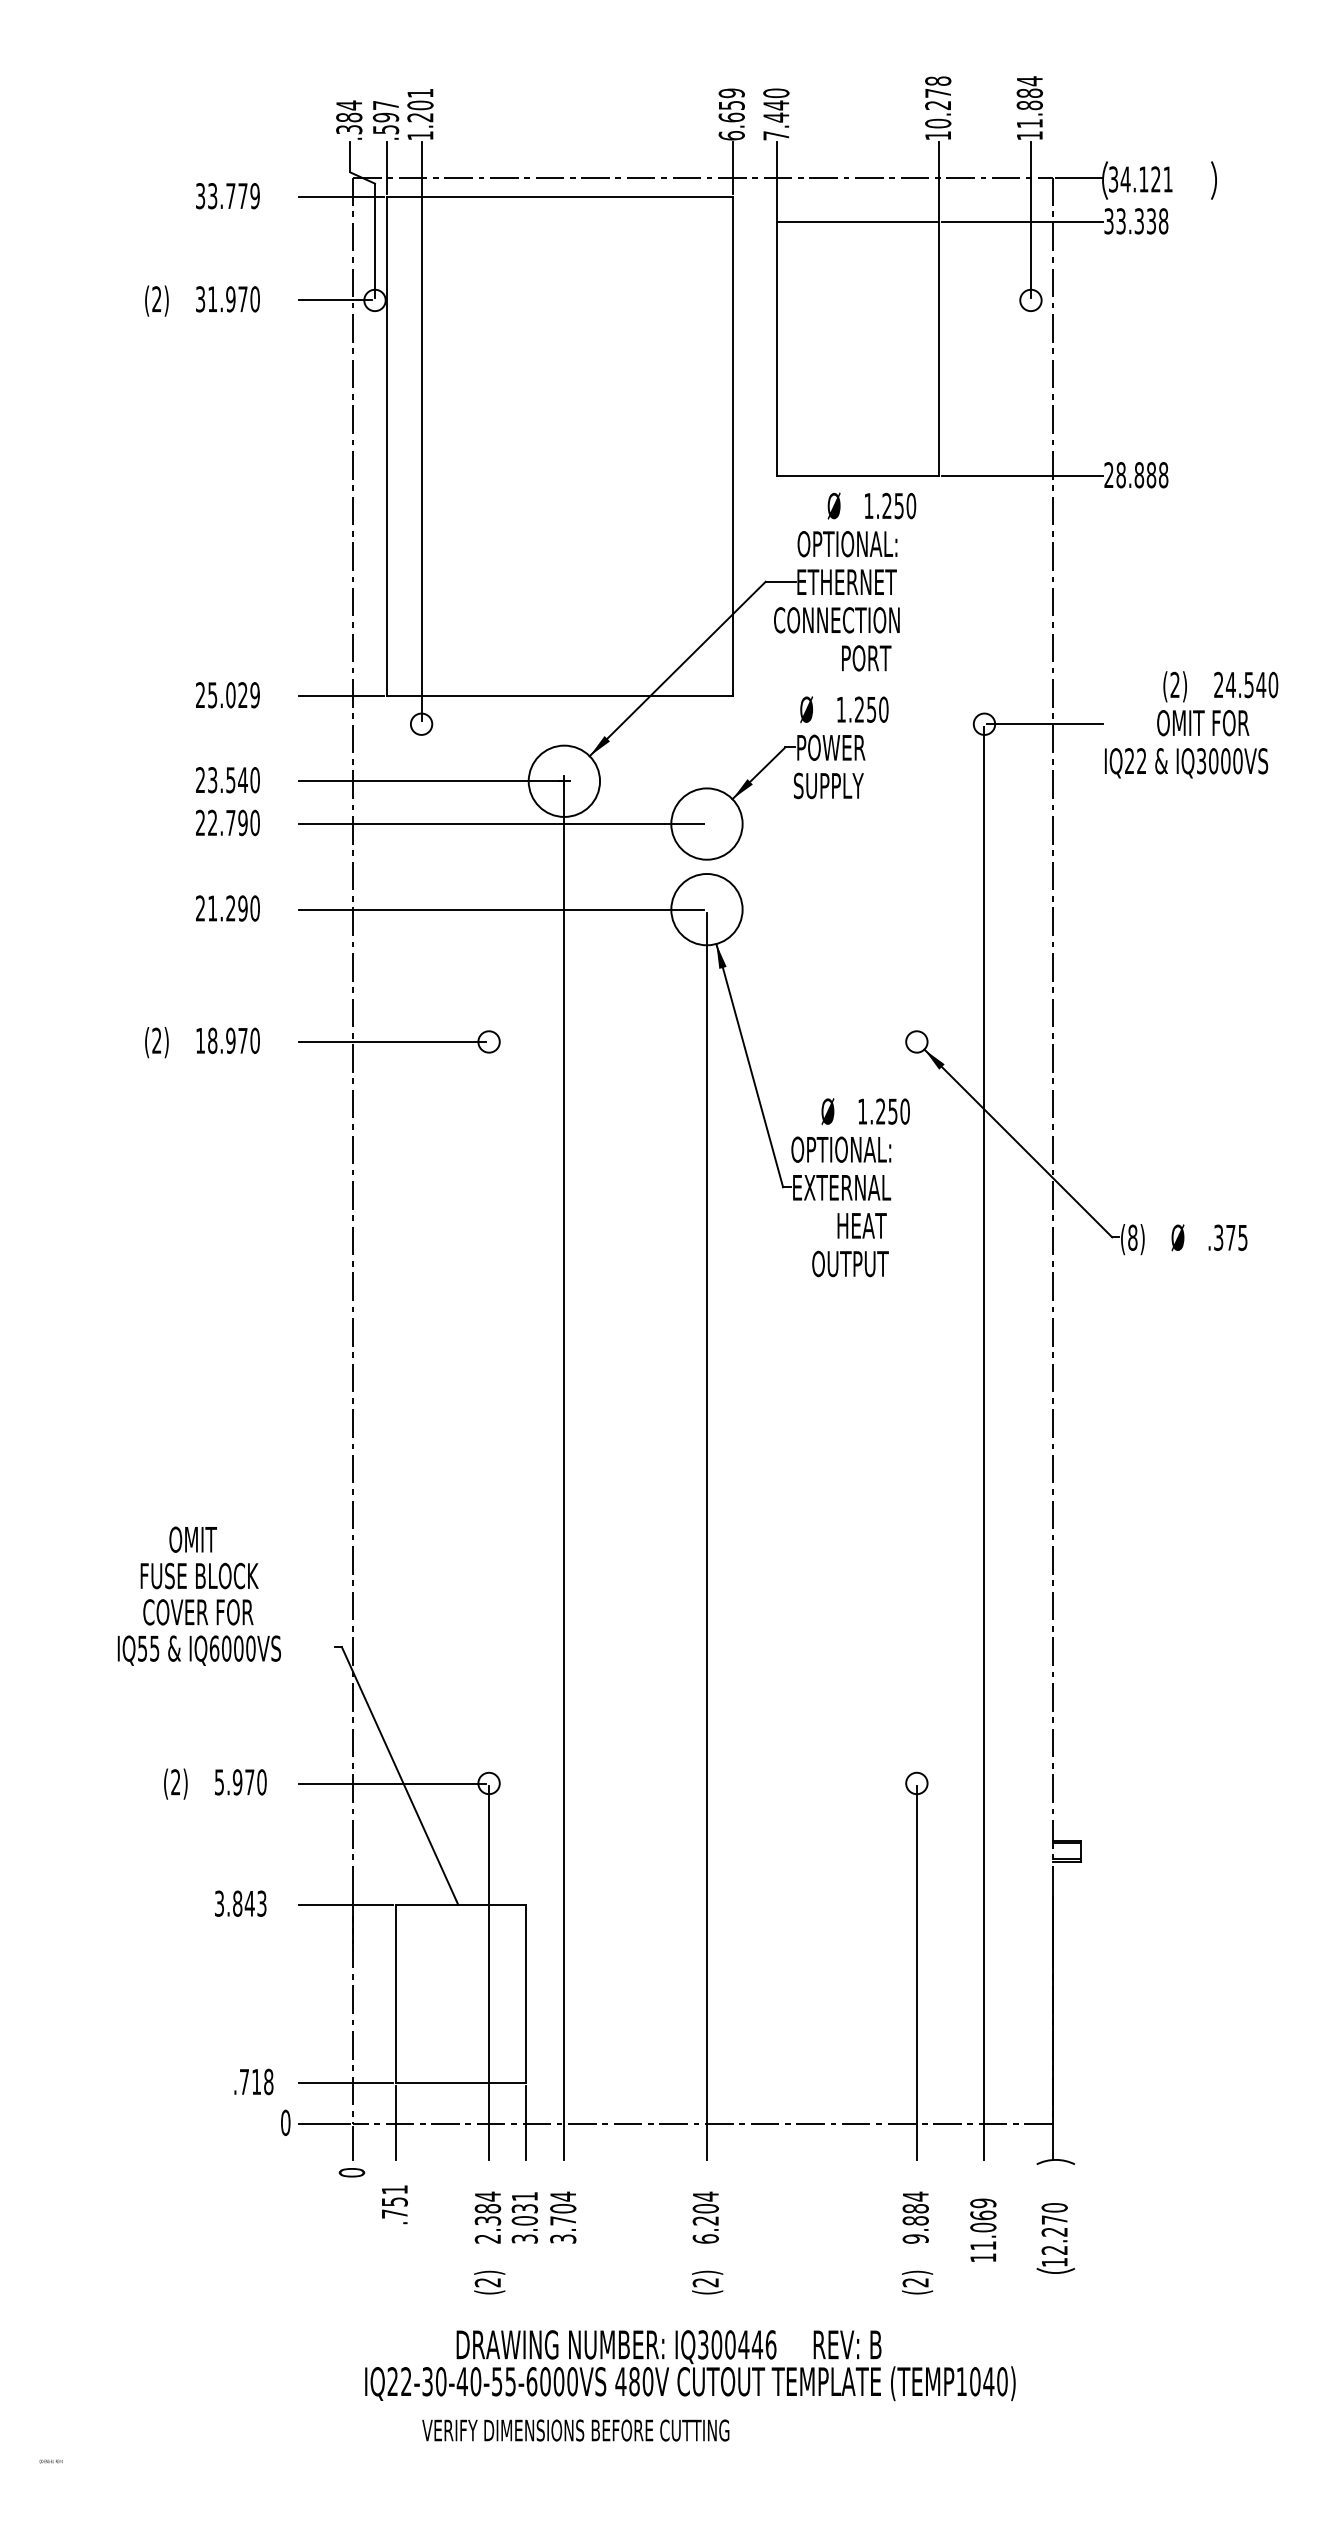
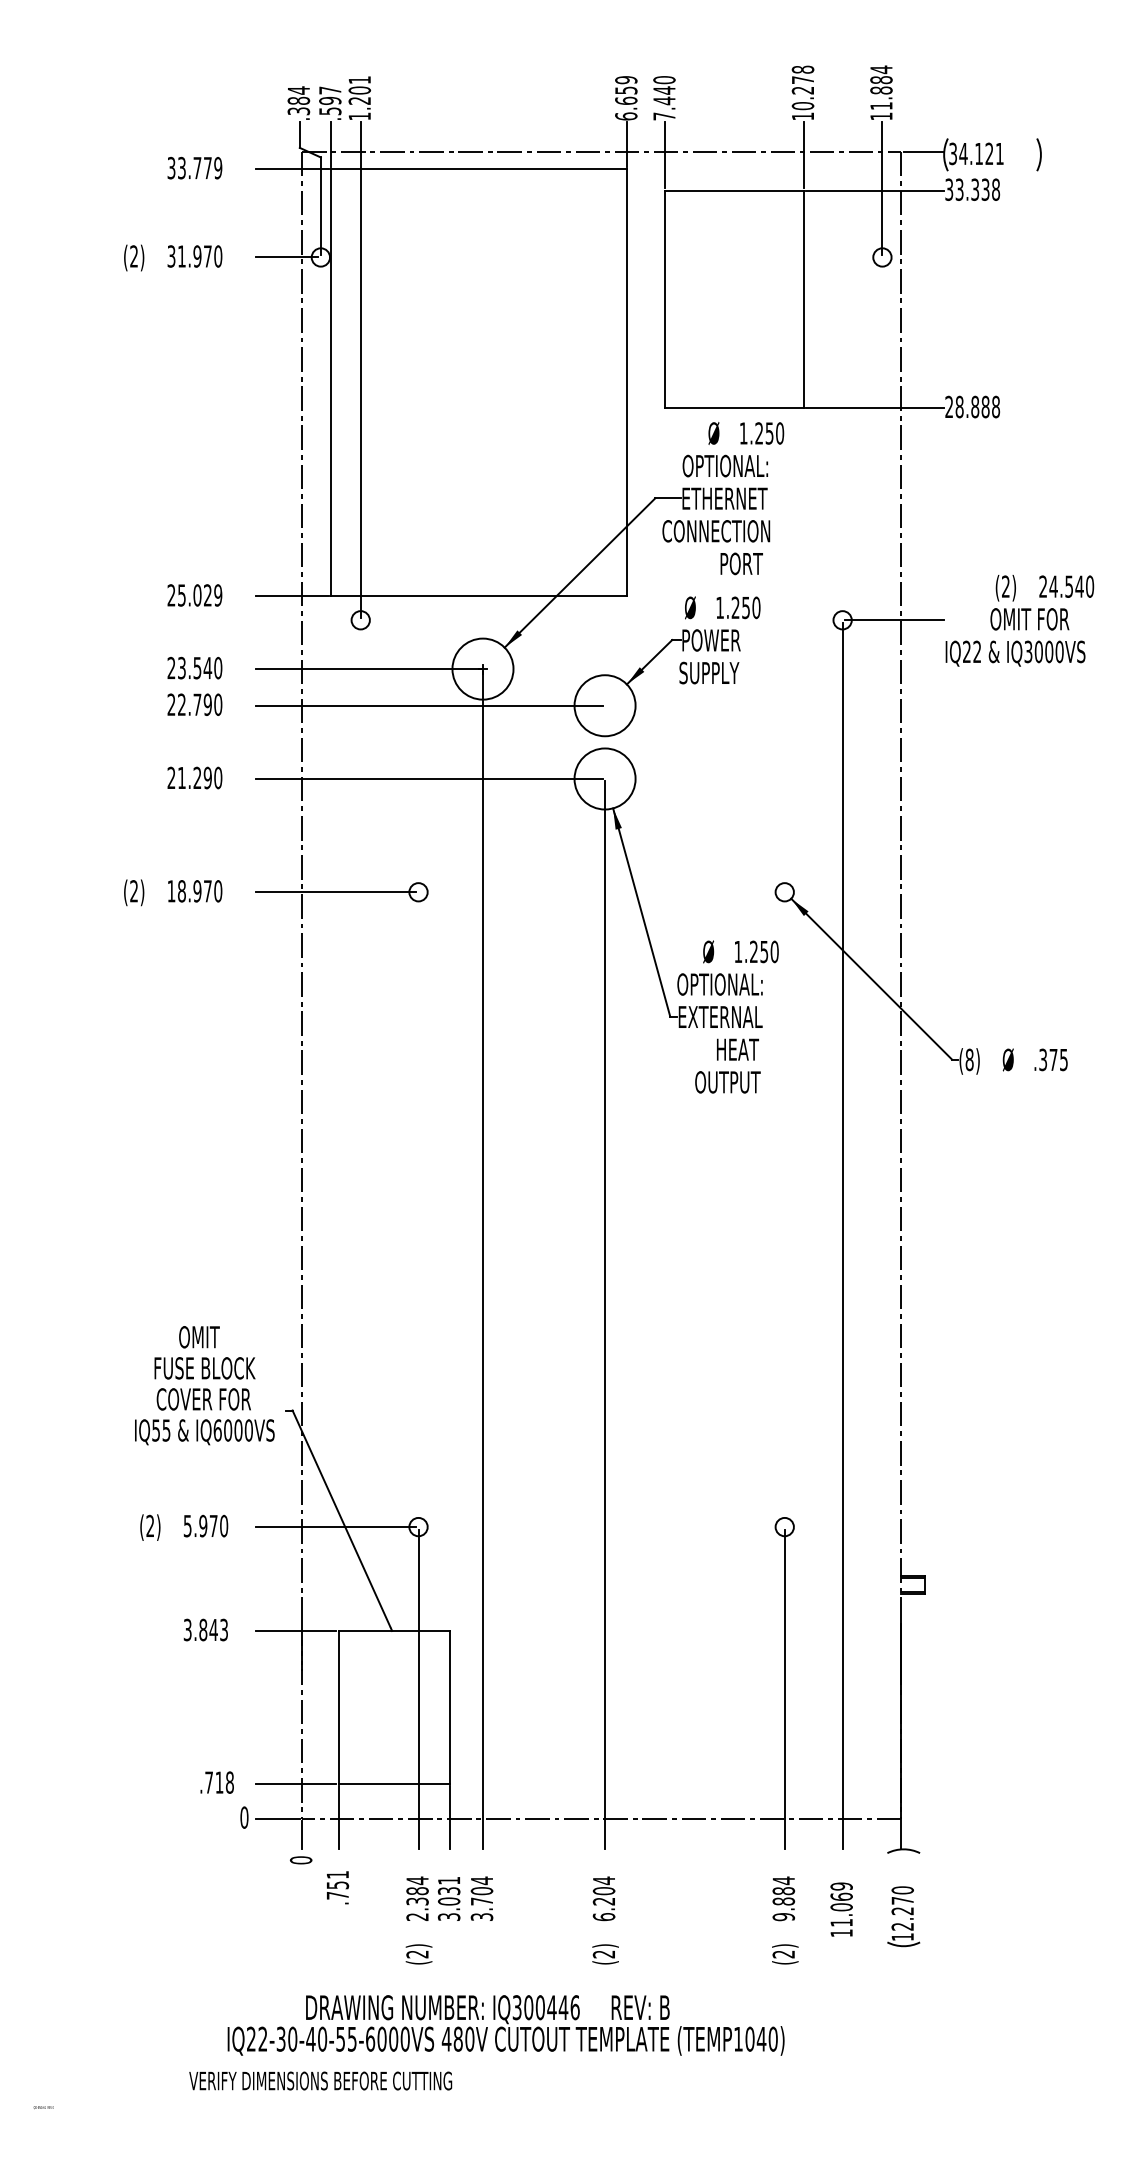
text: (199, 1595) -> (204, 1384), moved
text: (690, 2365) -> (506, 2025), moved
text: (575, 2430) -> (320, 2081), moved

